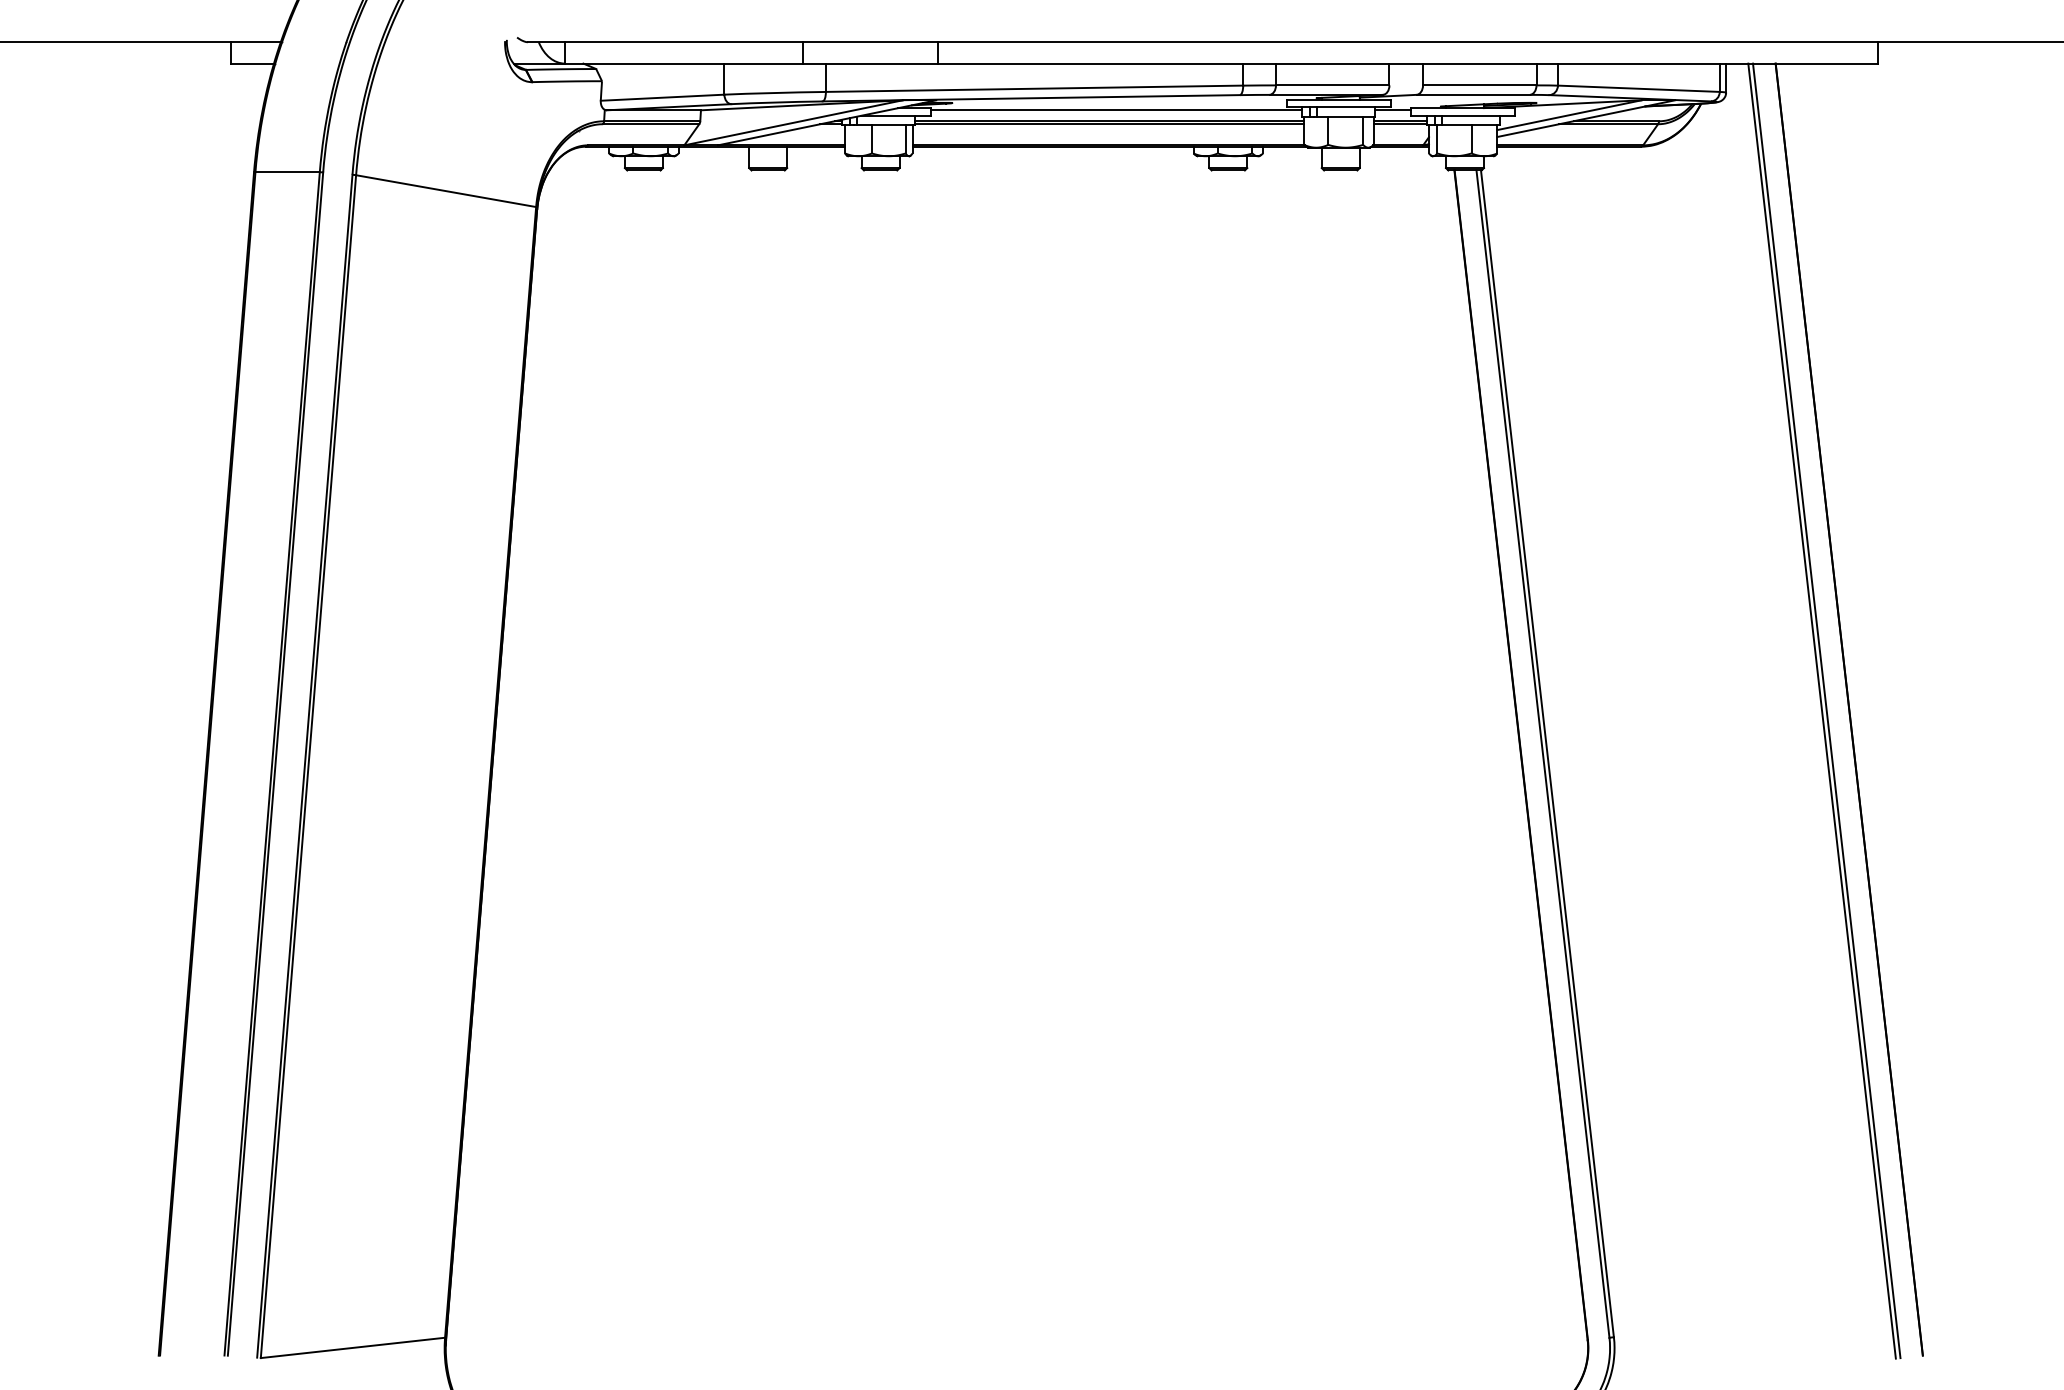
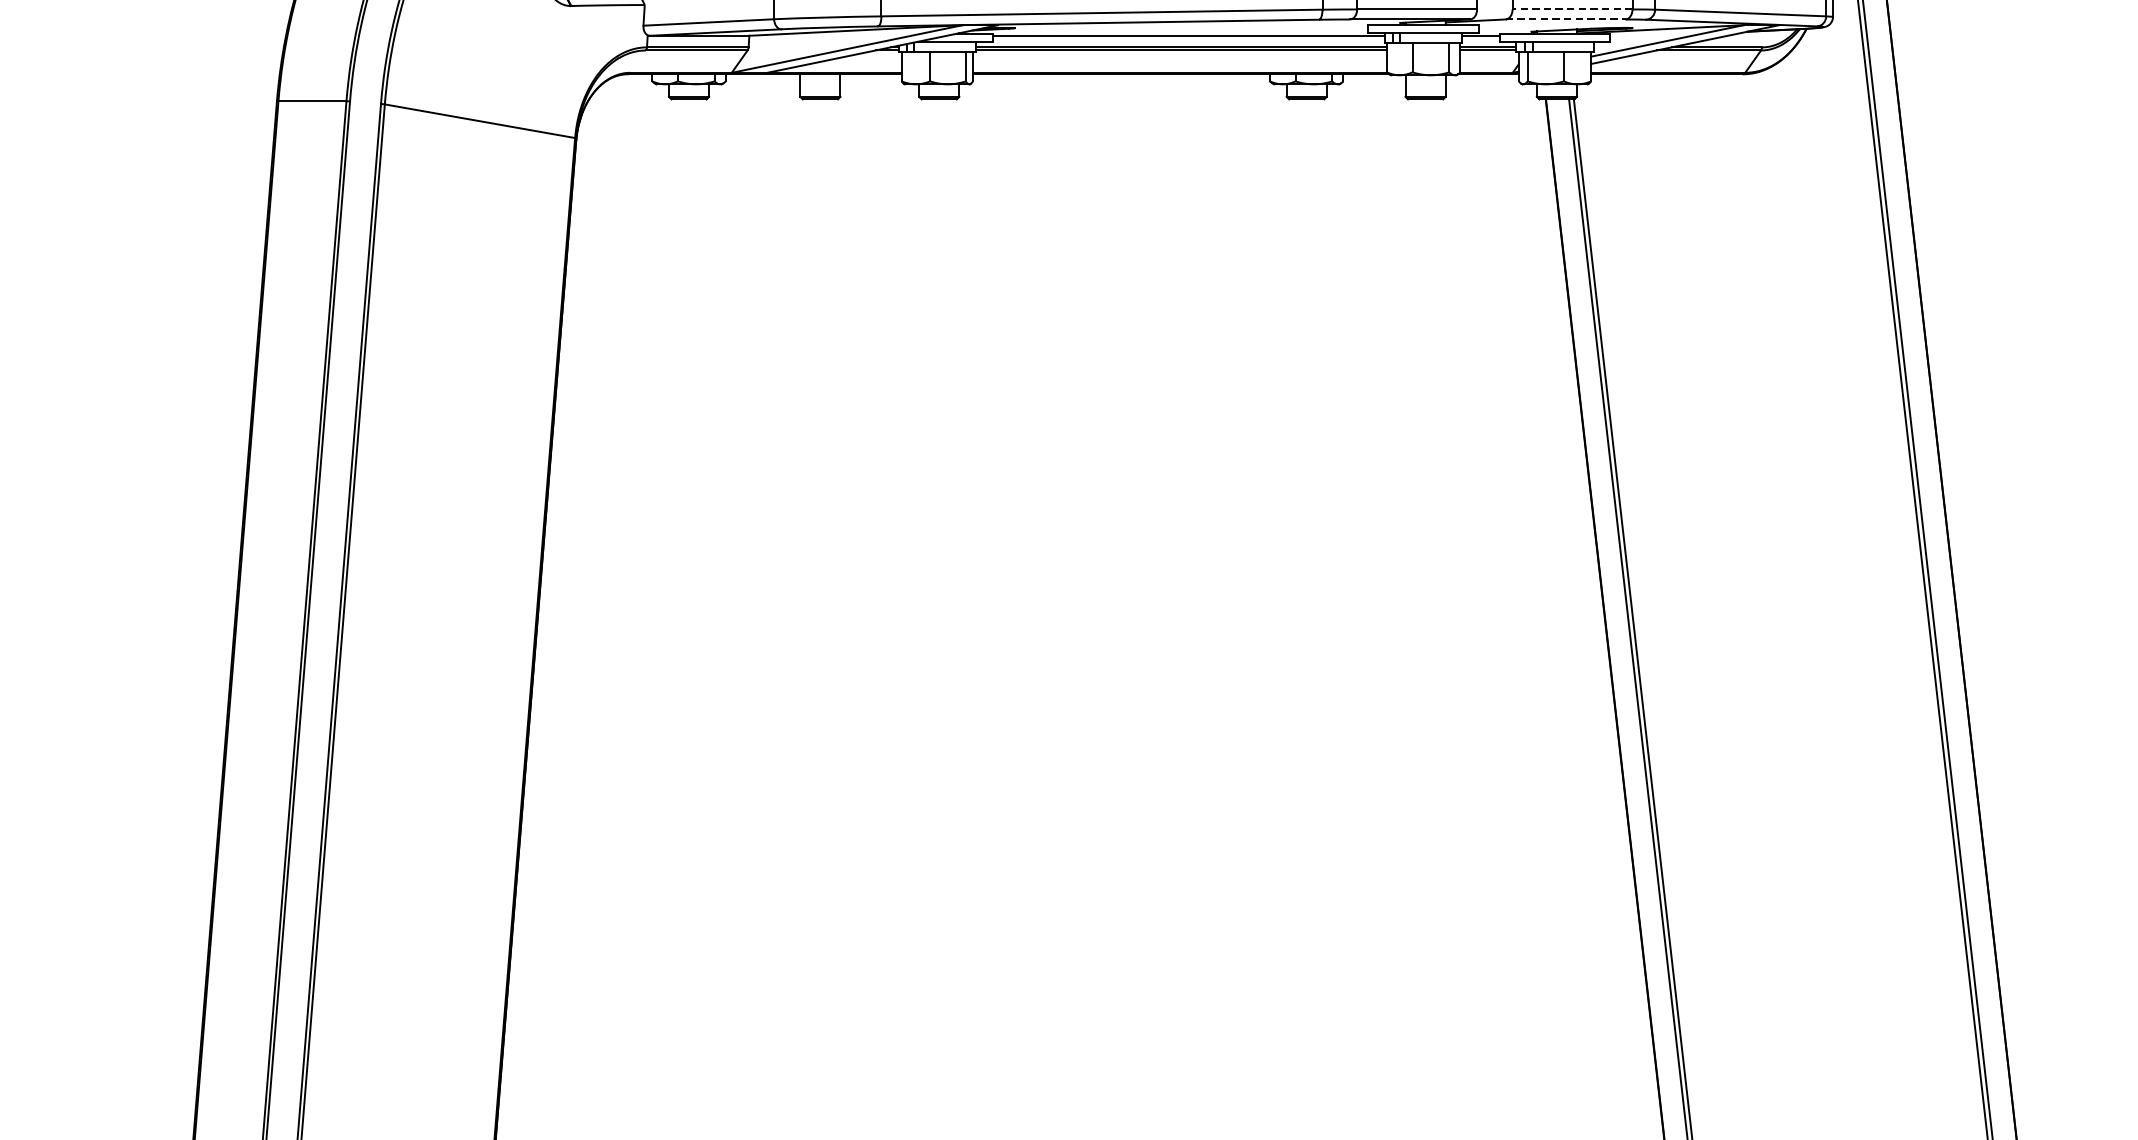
line: (1479, 85) -> (1572, 9), solid -> dashed
line: (1473, 94) -> (1565, 19), solid -> dashed

